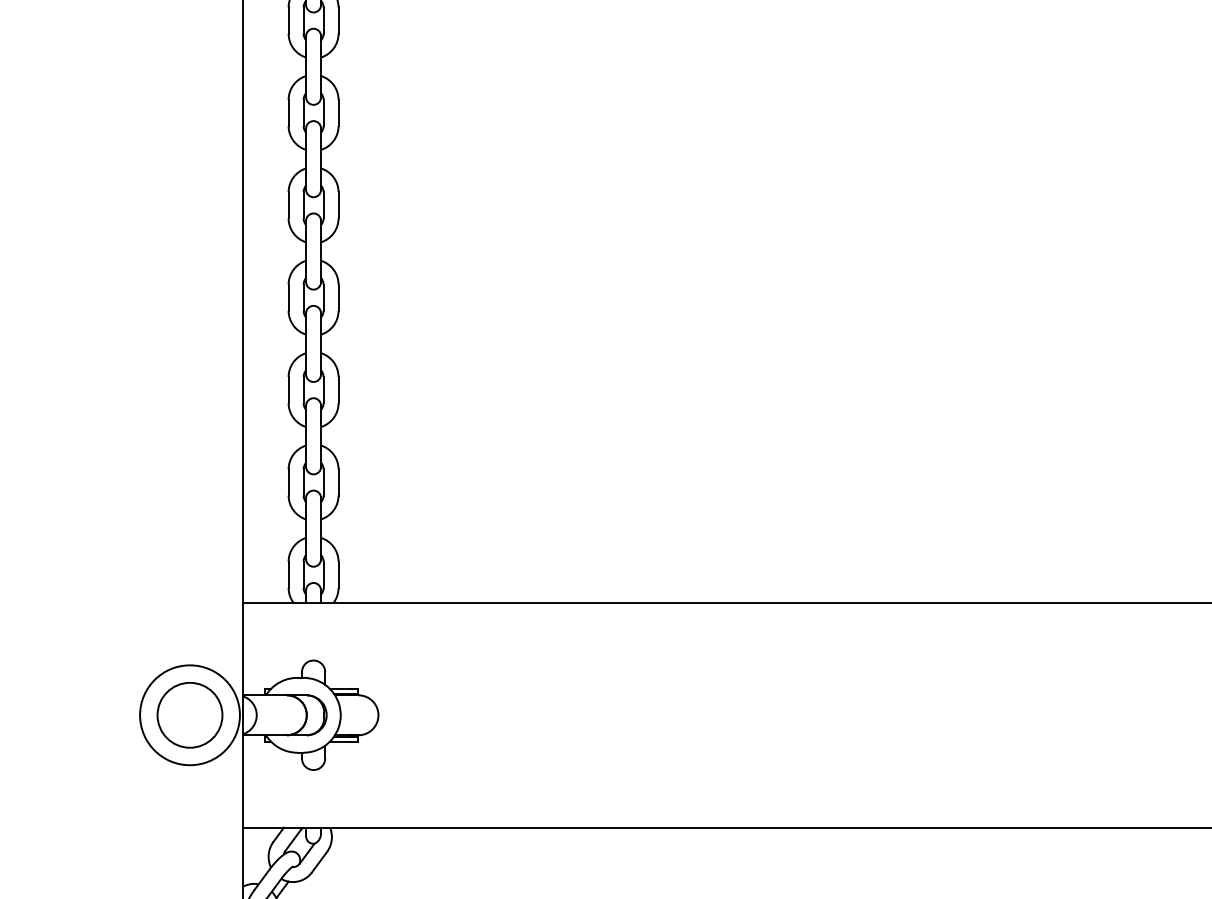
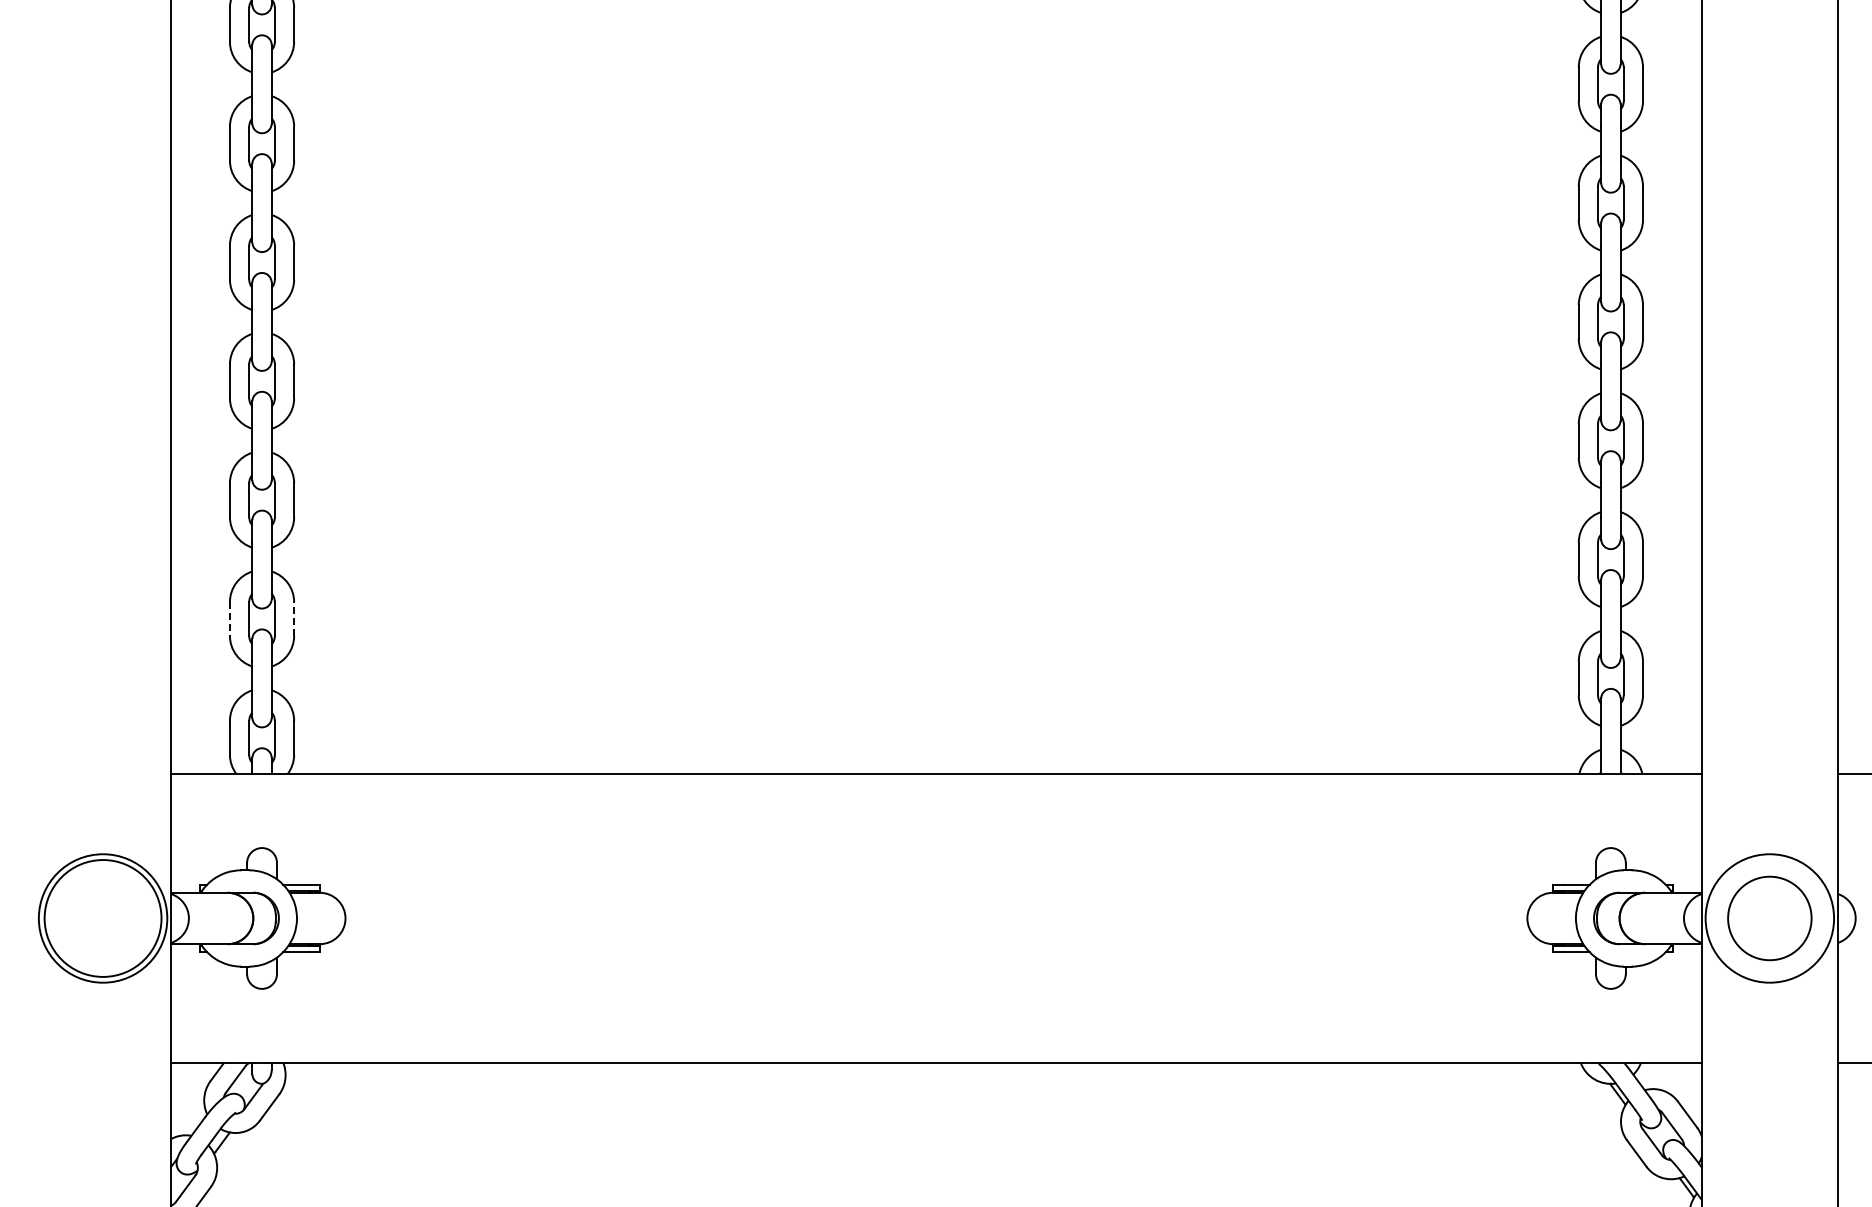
line: (288, 482) -> (229, 619), solid -> dashed
line: (338, 482) -> (294, 619), solid -> dashed
circle: (189, 715) -> (102, 918), size x1.4

